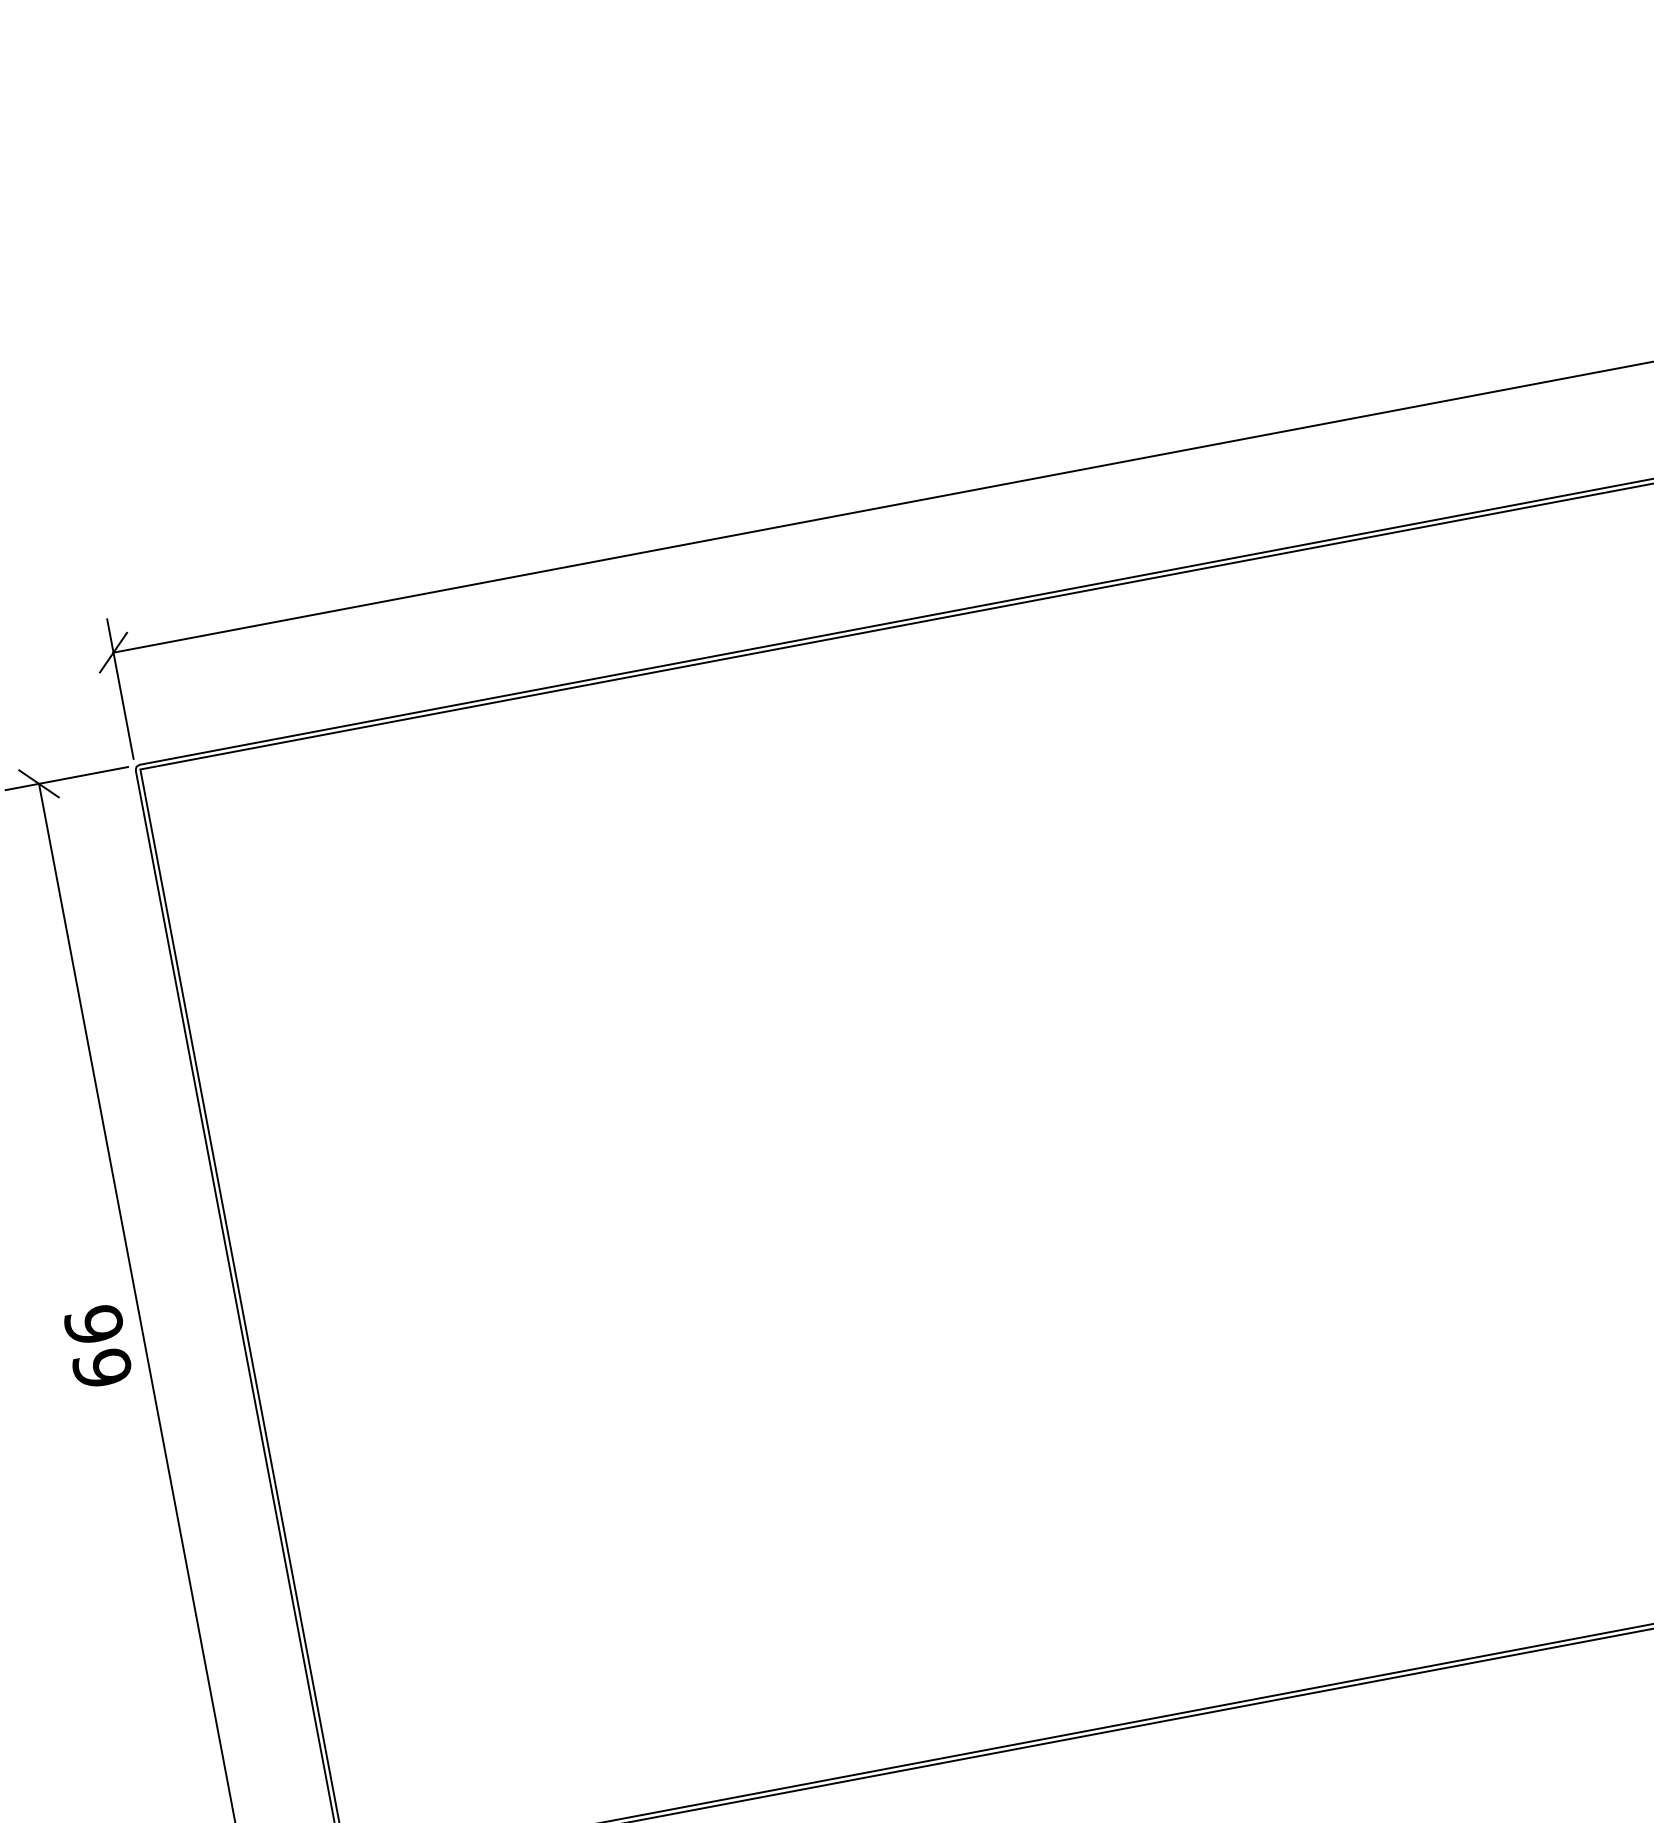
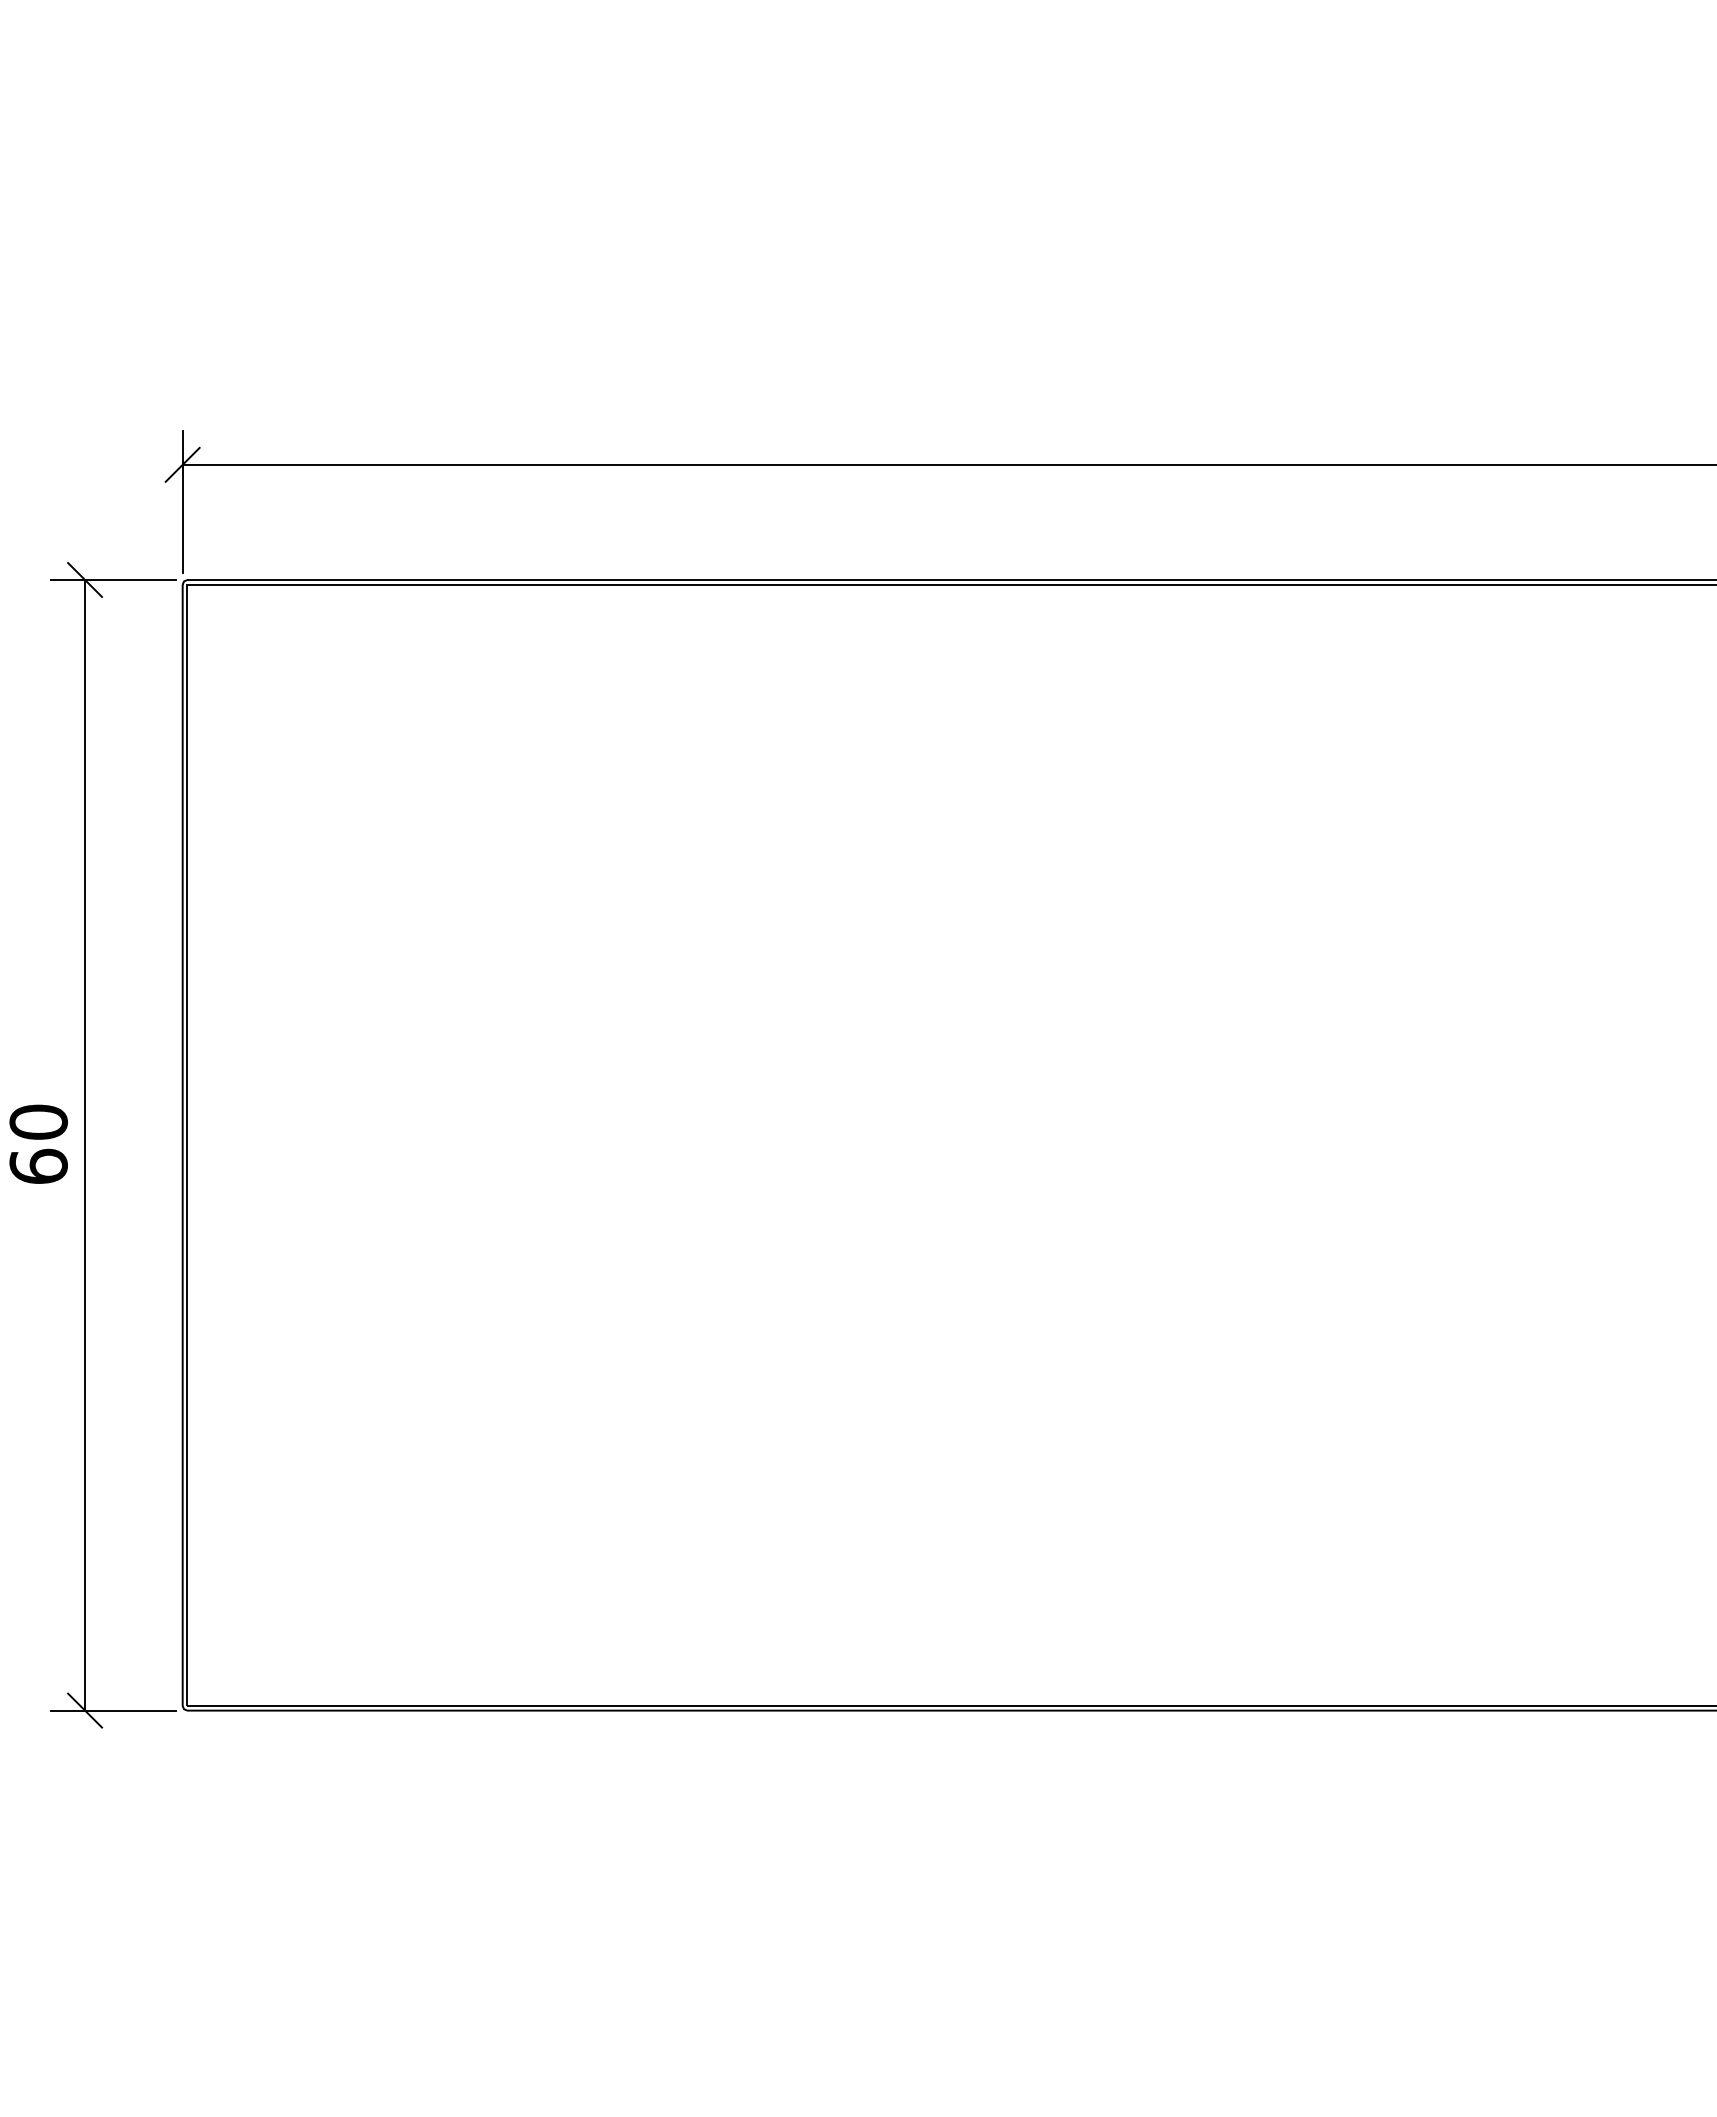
text: (93, 1324) -> (38, 1121), 66 -> 60

